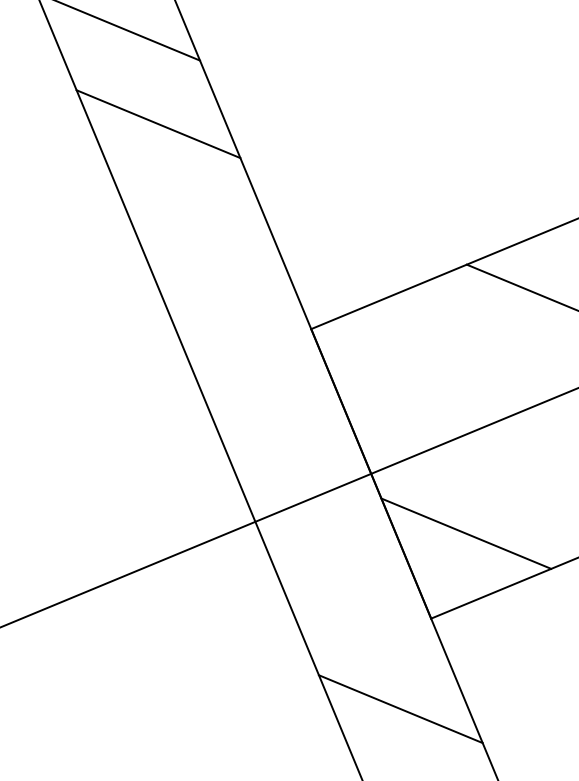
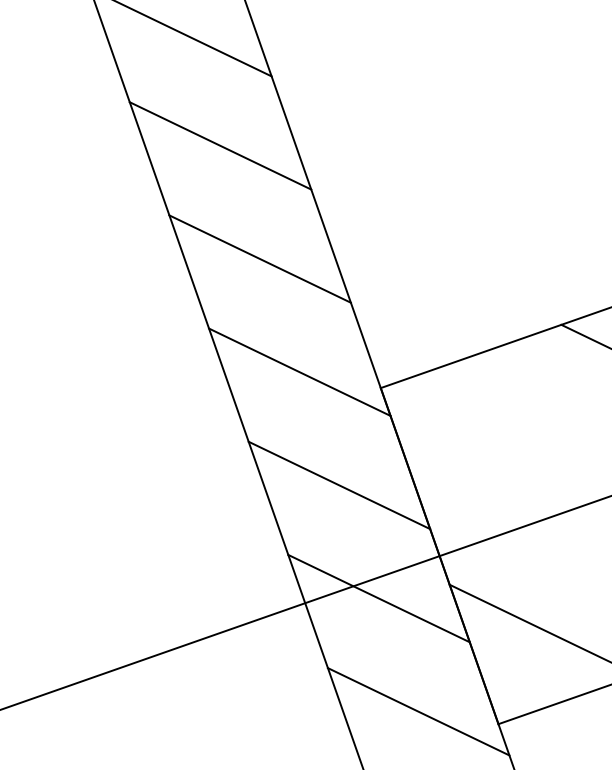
line: (198, 221) -> (259, 258), added
line: (239, 319) -> (300, 372), added
line: (279, 416) -> (339, 485), added
line: (319, 514) -> (378, 598), added
line: (360, 611) -> (418, 711), added

